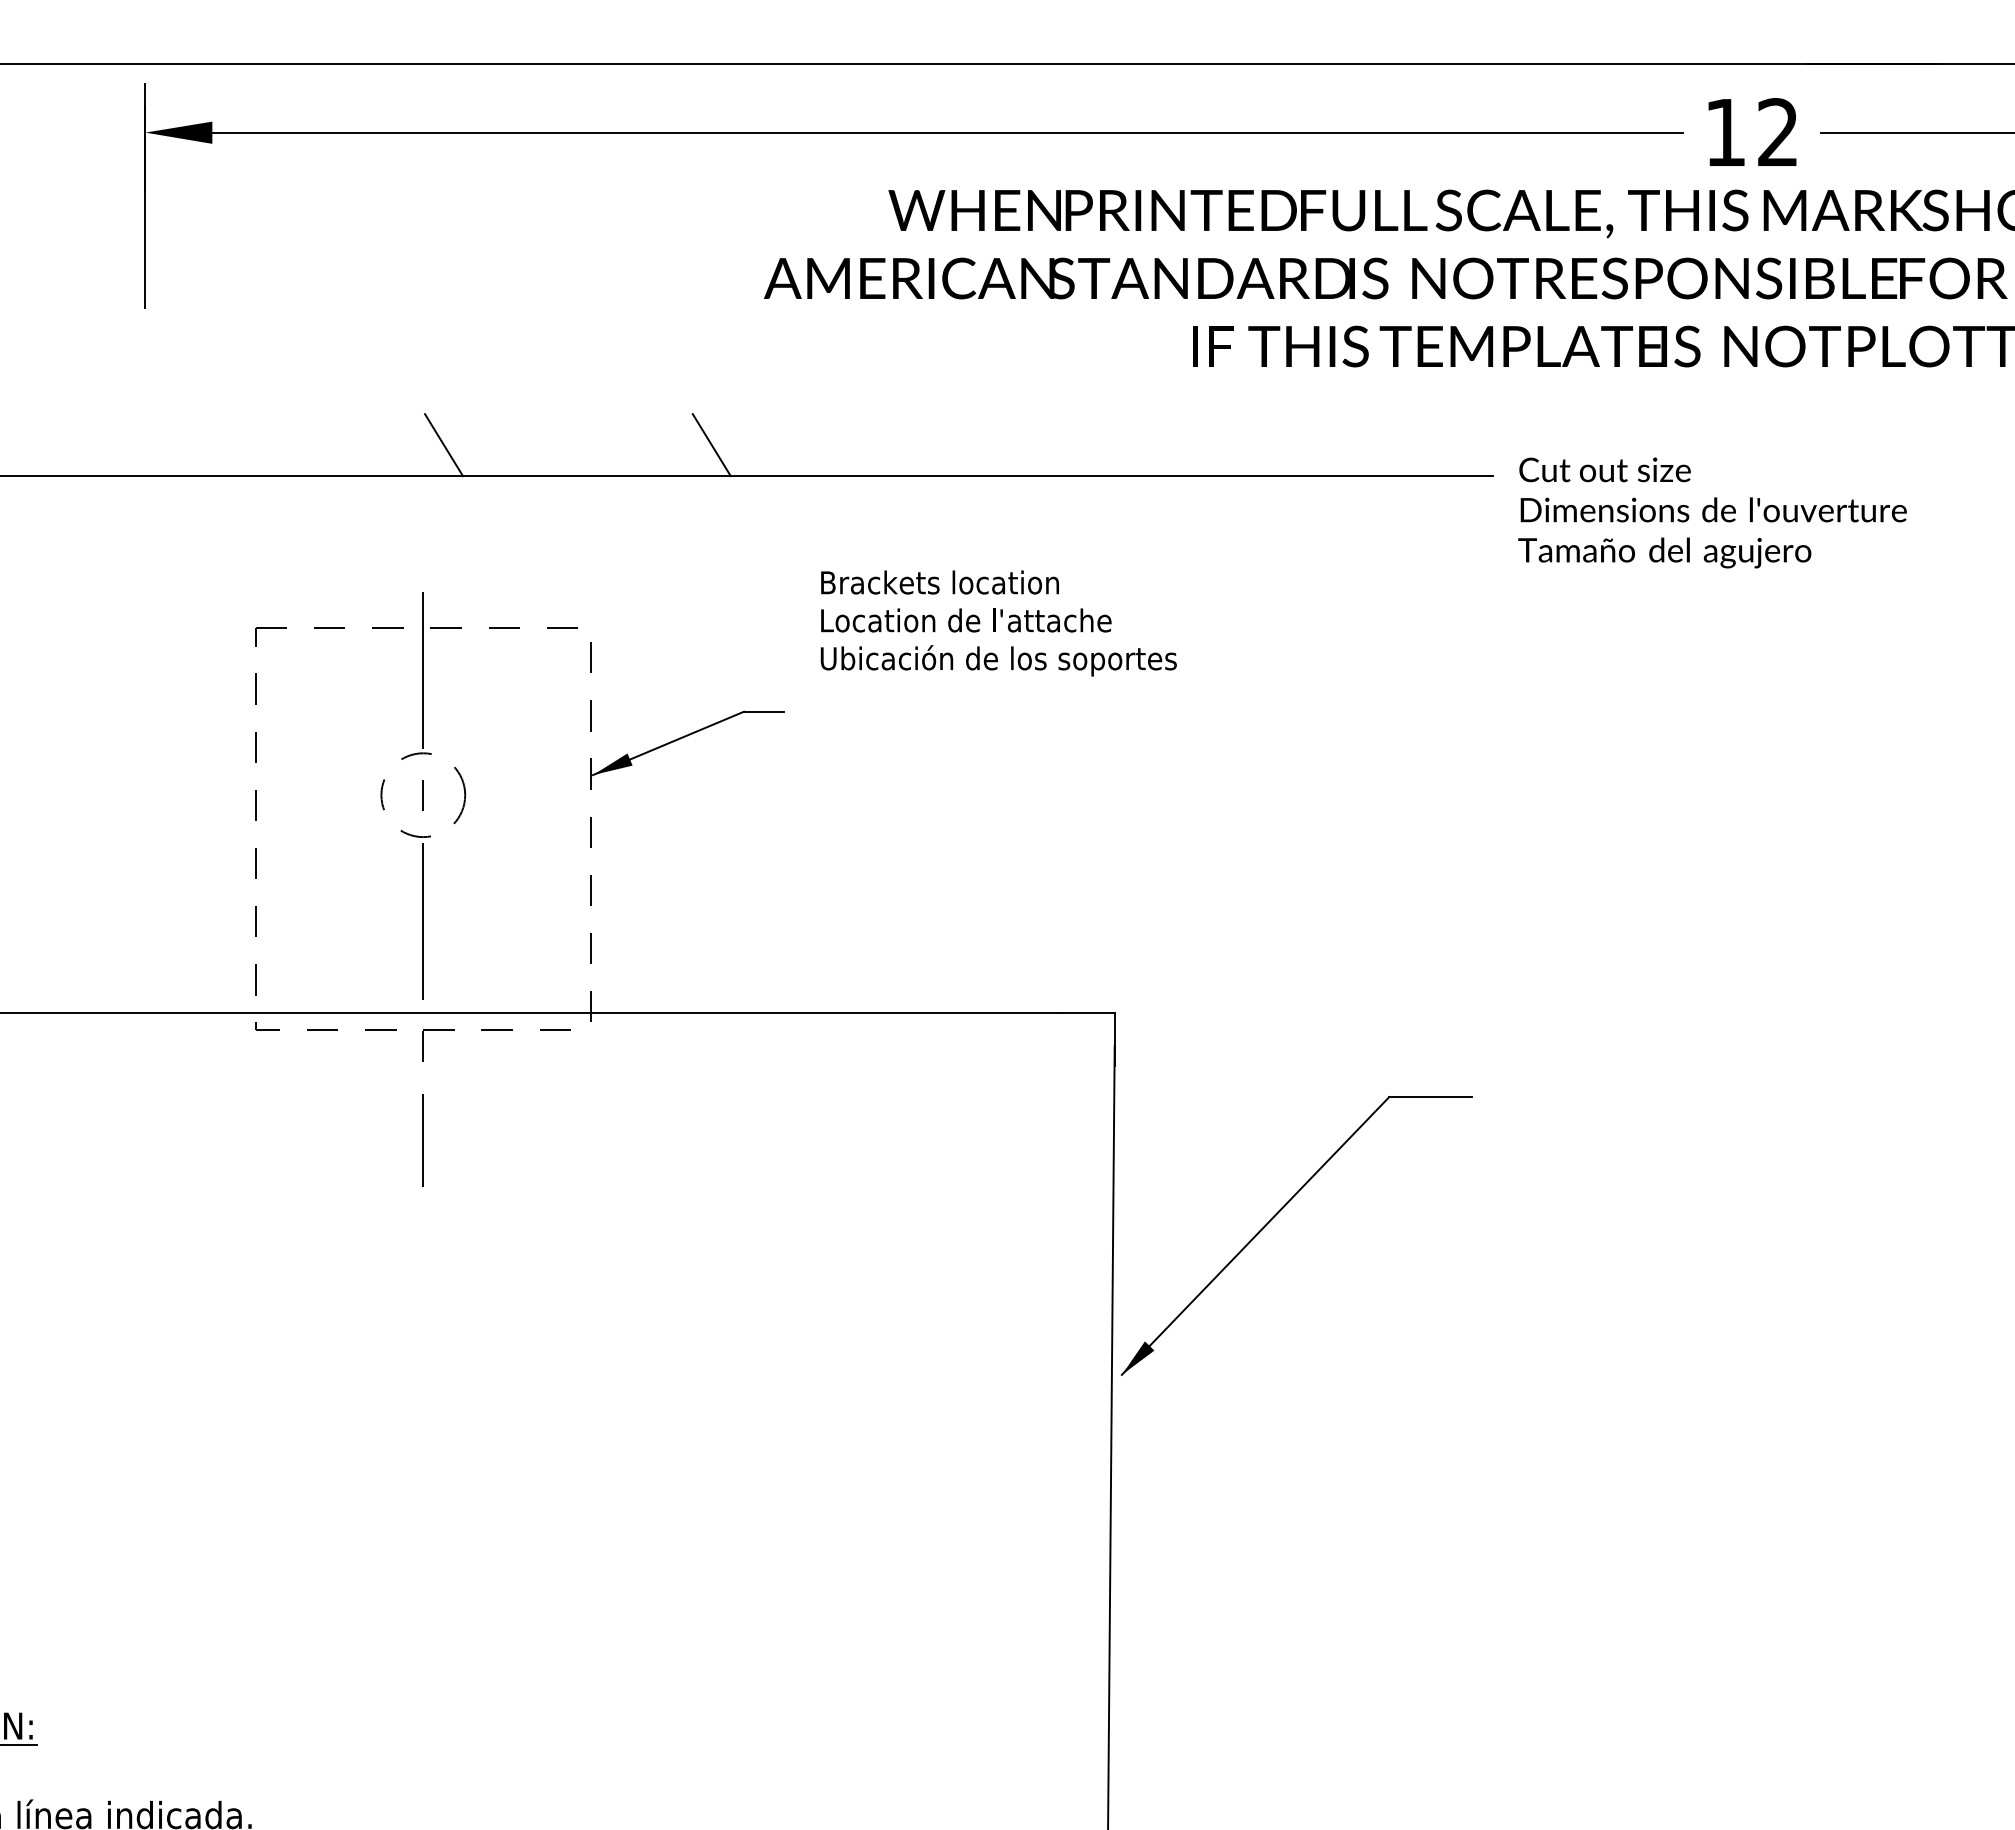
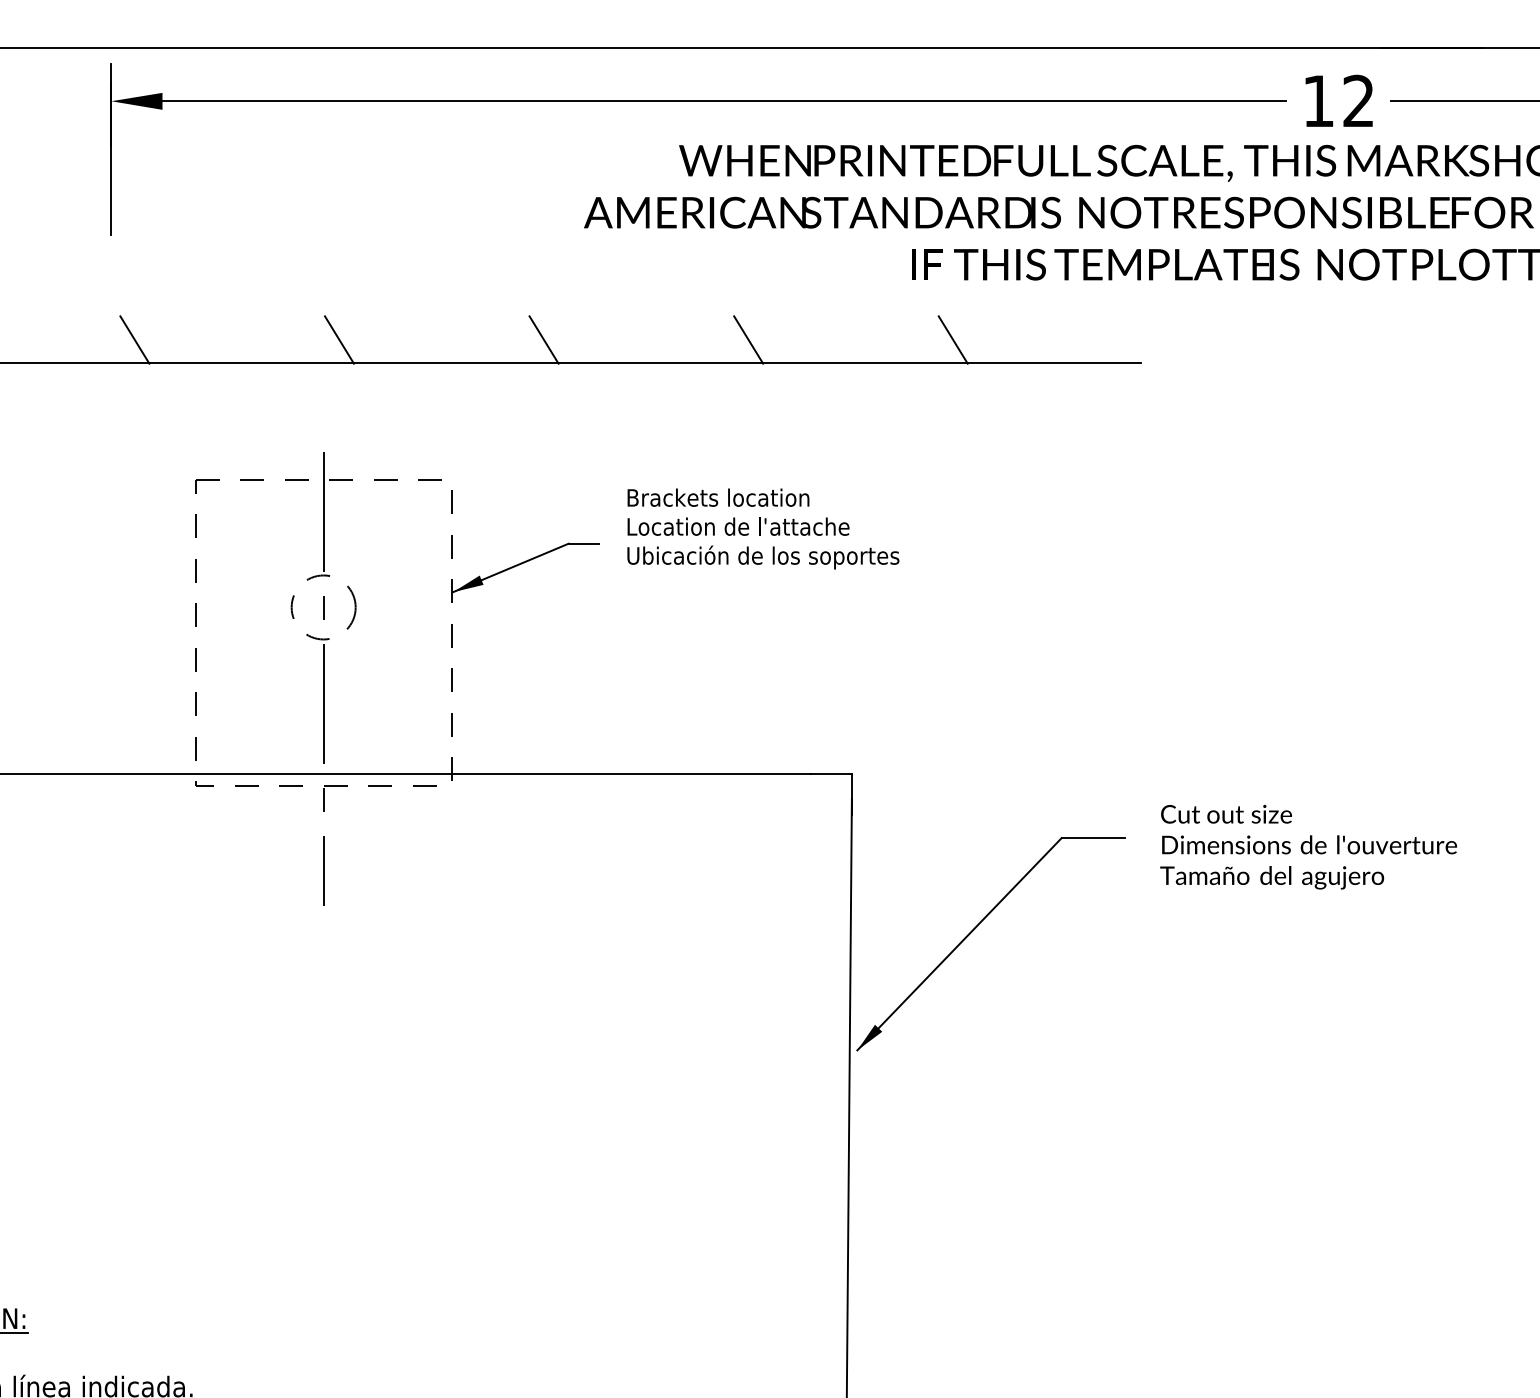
line: (176, 445) -> (135, 340), added
line: (979, 445) -> (748, 340), added
line: (1247, 445) -> (953, 340), added
text: (1712, 512) -> (1308, 846), moved
text: (998, 623) -> (763, 529), moved

